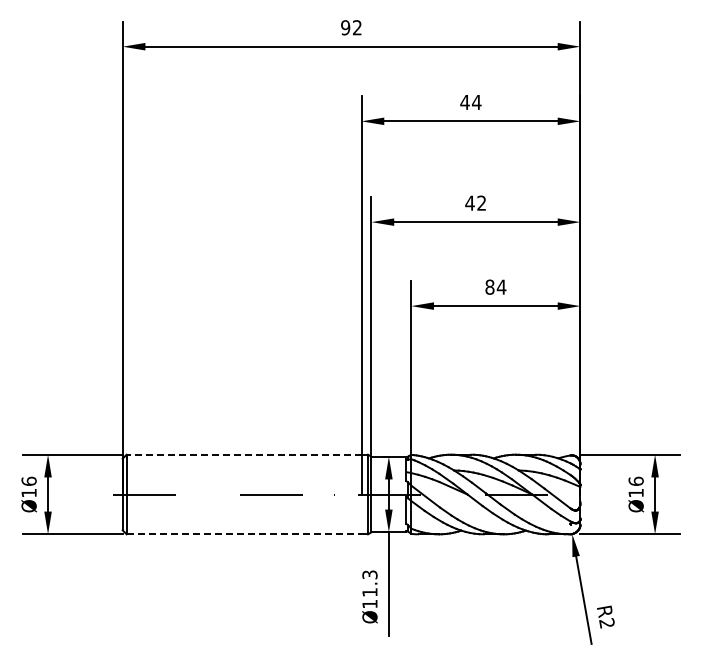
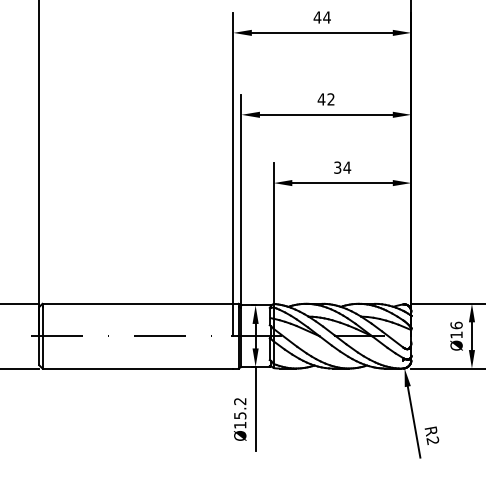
text: (489, 286) -> (337, 167), 84 -> 34
line: (243, 454) -> (137, 303), dashed -> solid
line: (244, 534) -> (138, 368), dashed -> solid
text: (369, 583) -> (239, 408), Ø11.3 -> Ø15.2

